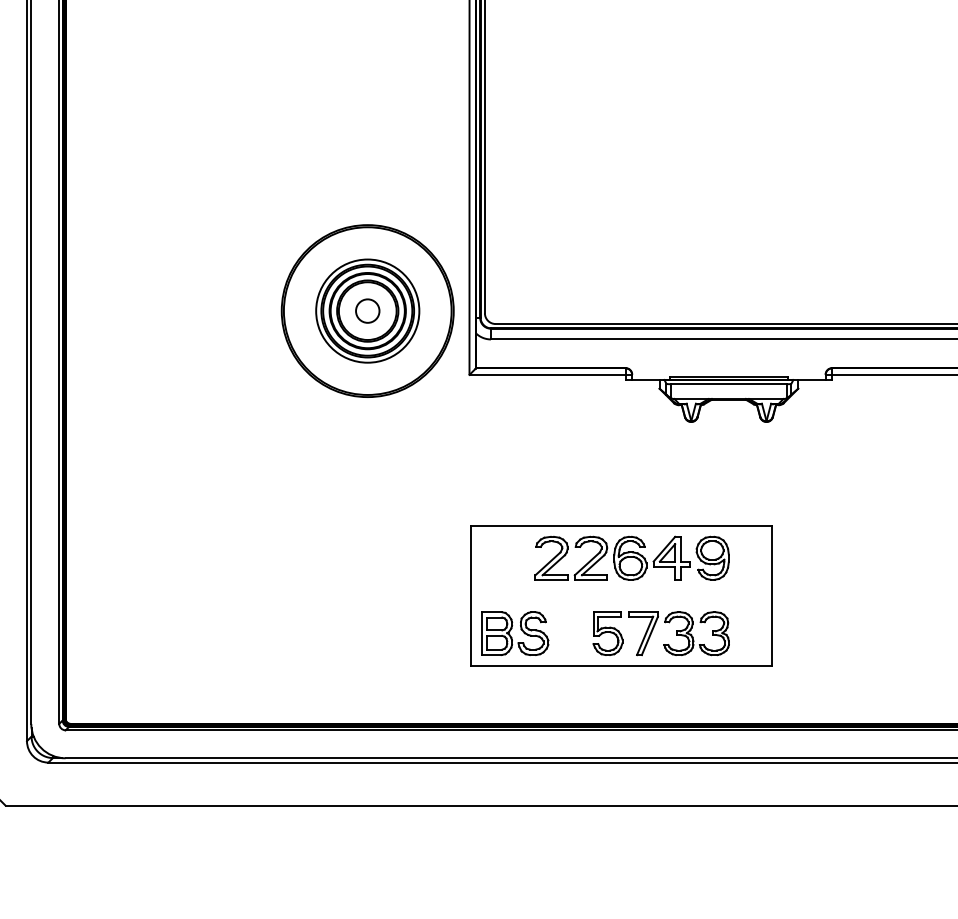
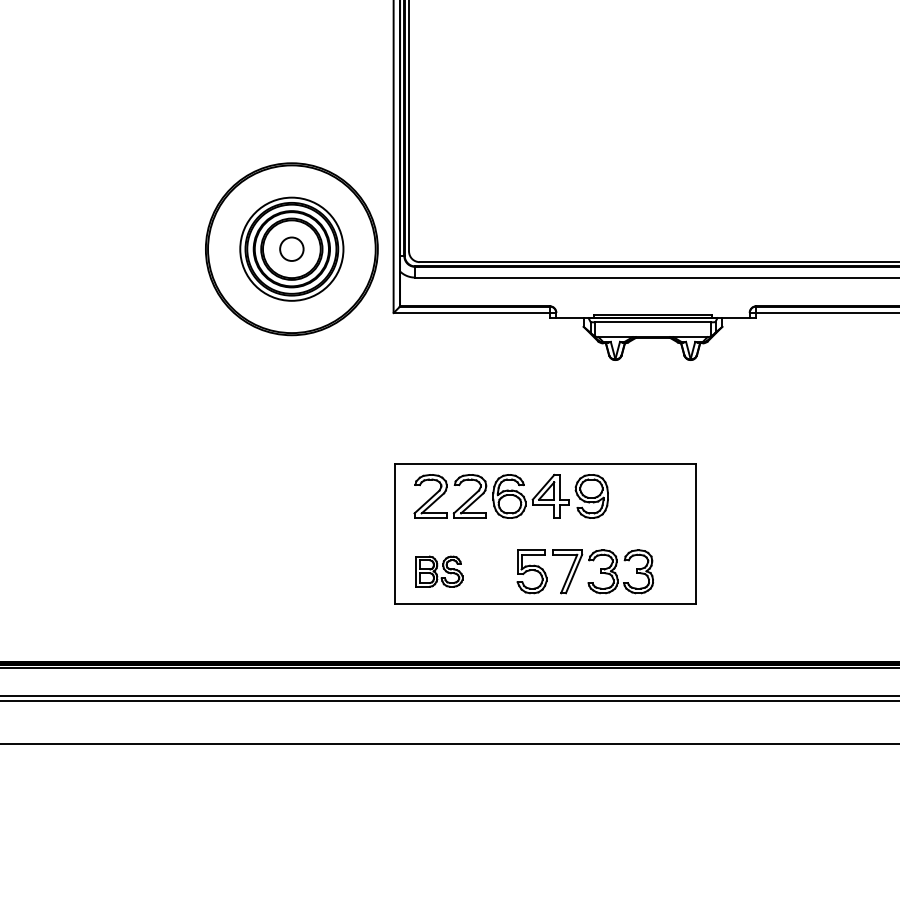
part: (631, 557) -> (510, 495), moved
part: (515, 633) -> (439, 571), size x0.7

